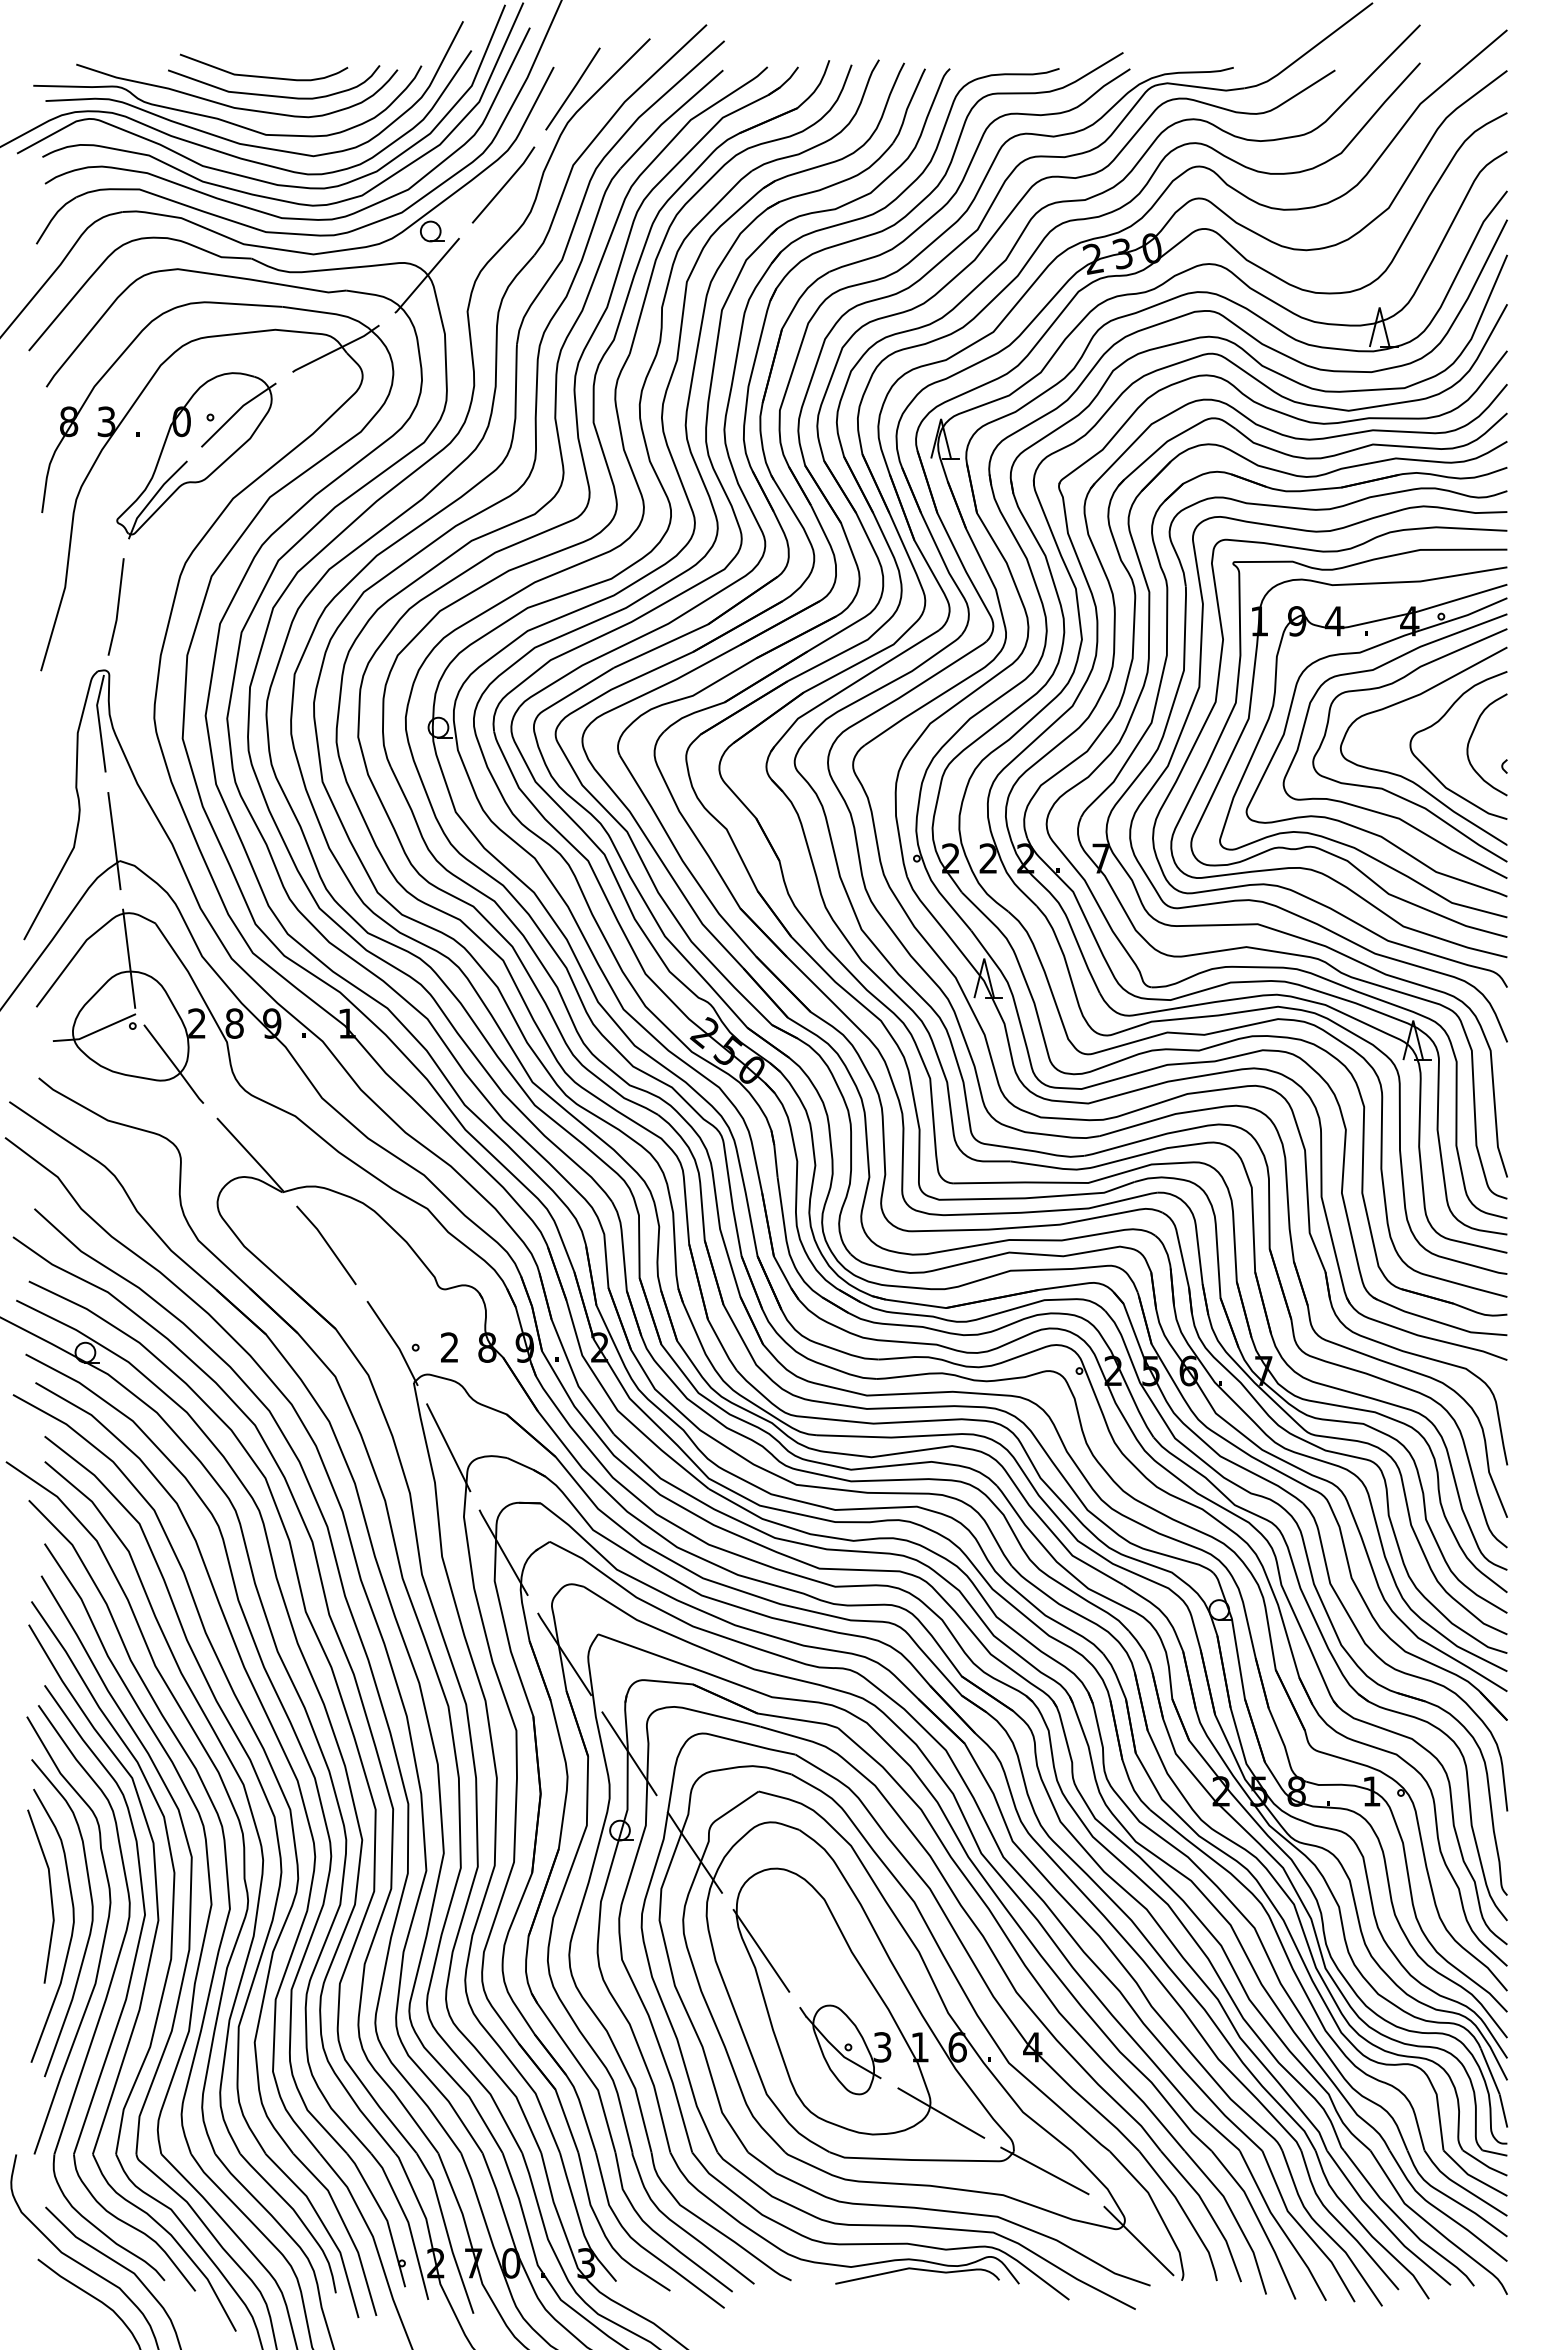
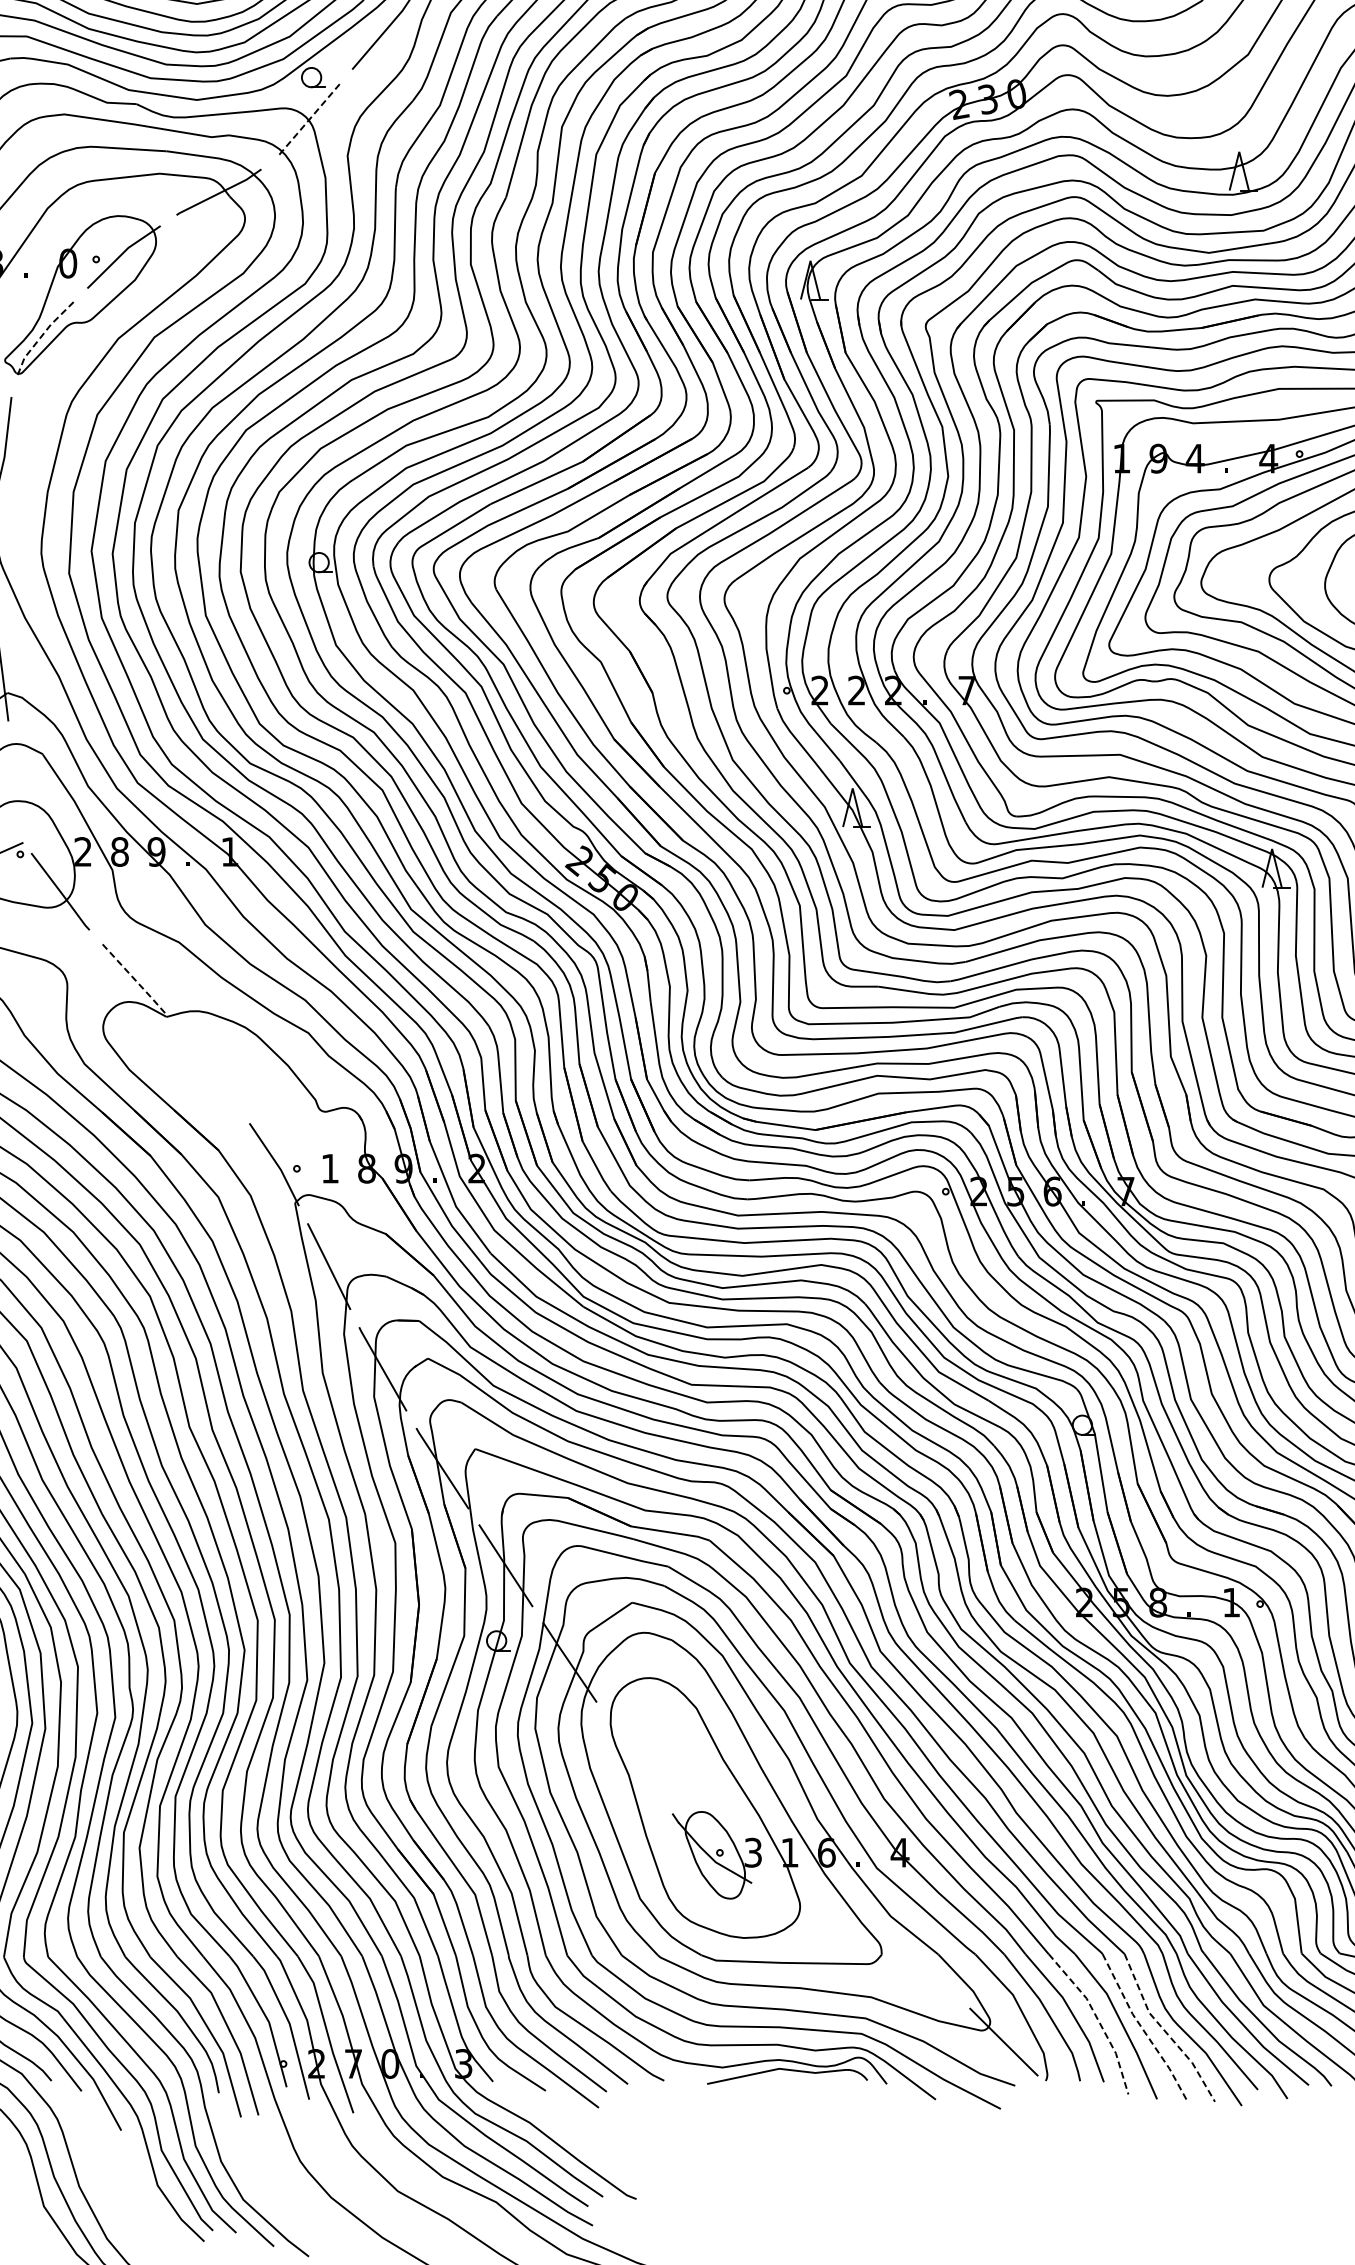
line: (426, 276) -> (307, 121), solid -> dashed
line: (153, 497) -> (40, 337), solid -> dashed
line: (129, 958) -> (17, 788), removed
line: (250, 1155) -> (135, 980), solid -> dashed
line: (326, 1244) -> (209, 1067), removed
text: (449, 1347) -> (329, 1168), 2 -> 1
line: (761, 1950) -> (634, 1758), removed
line: (941, 2112) -> (810, 1916), removed
line: (1044, 2170) -> (911, 1973), removed
line: (1234, 2217) -> (1097, 2019), solid -> dashed
line: (1281, 2228) -> (1143, 2029), solid -> dashed
line: (1303, 2229) -> (1164, 2030), solid -> dashed

